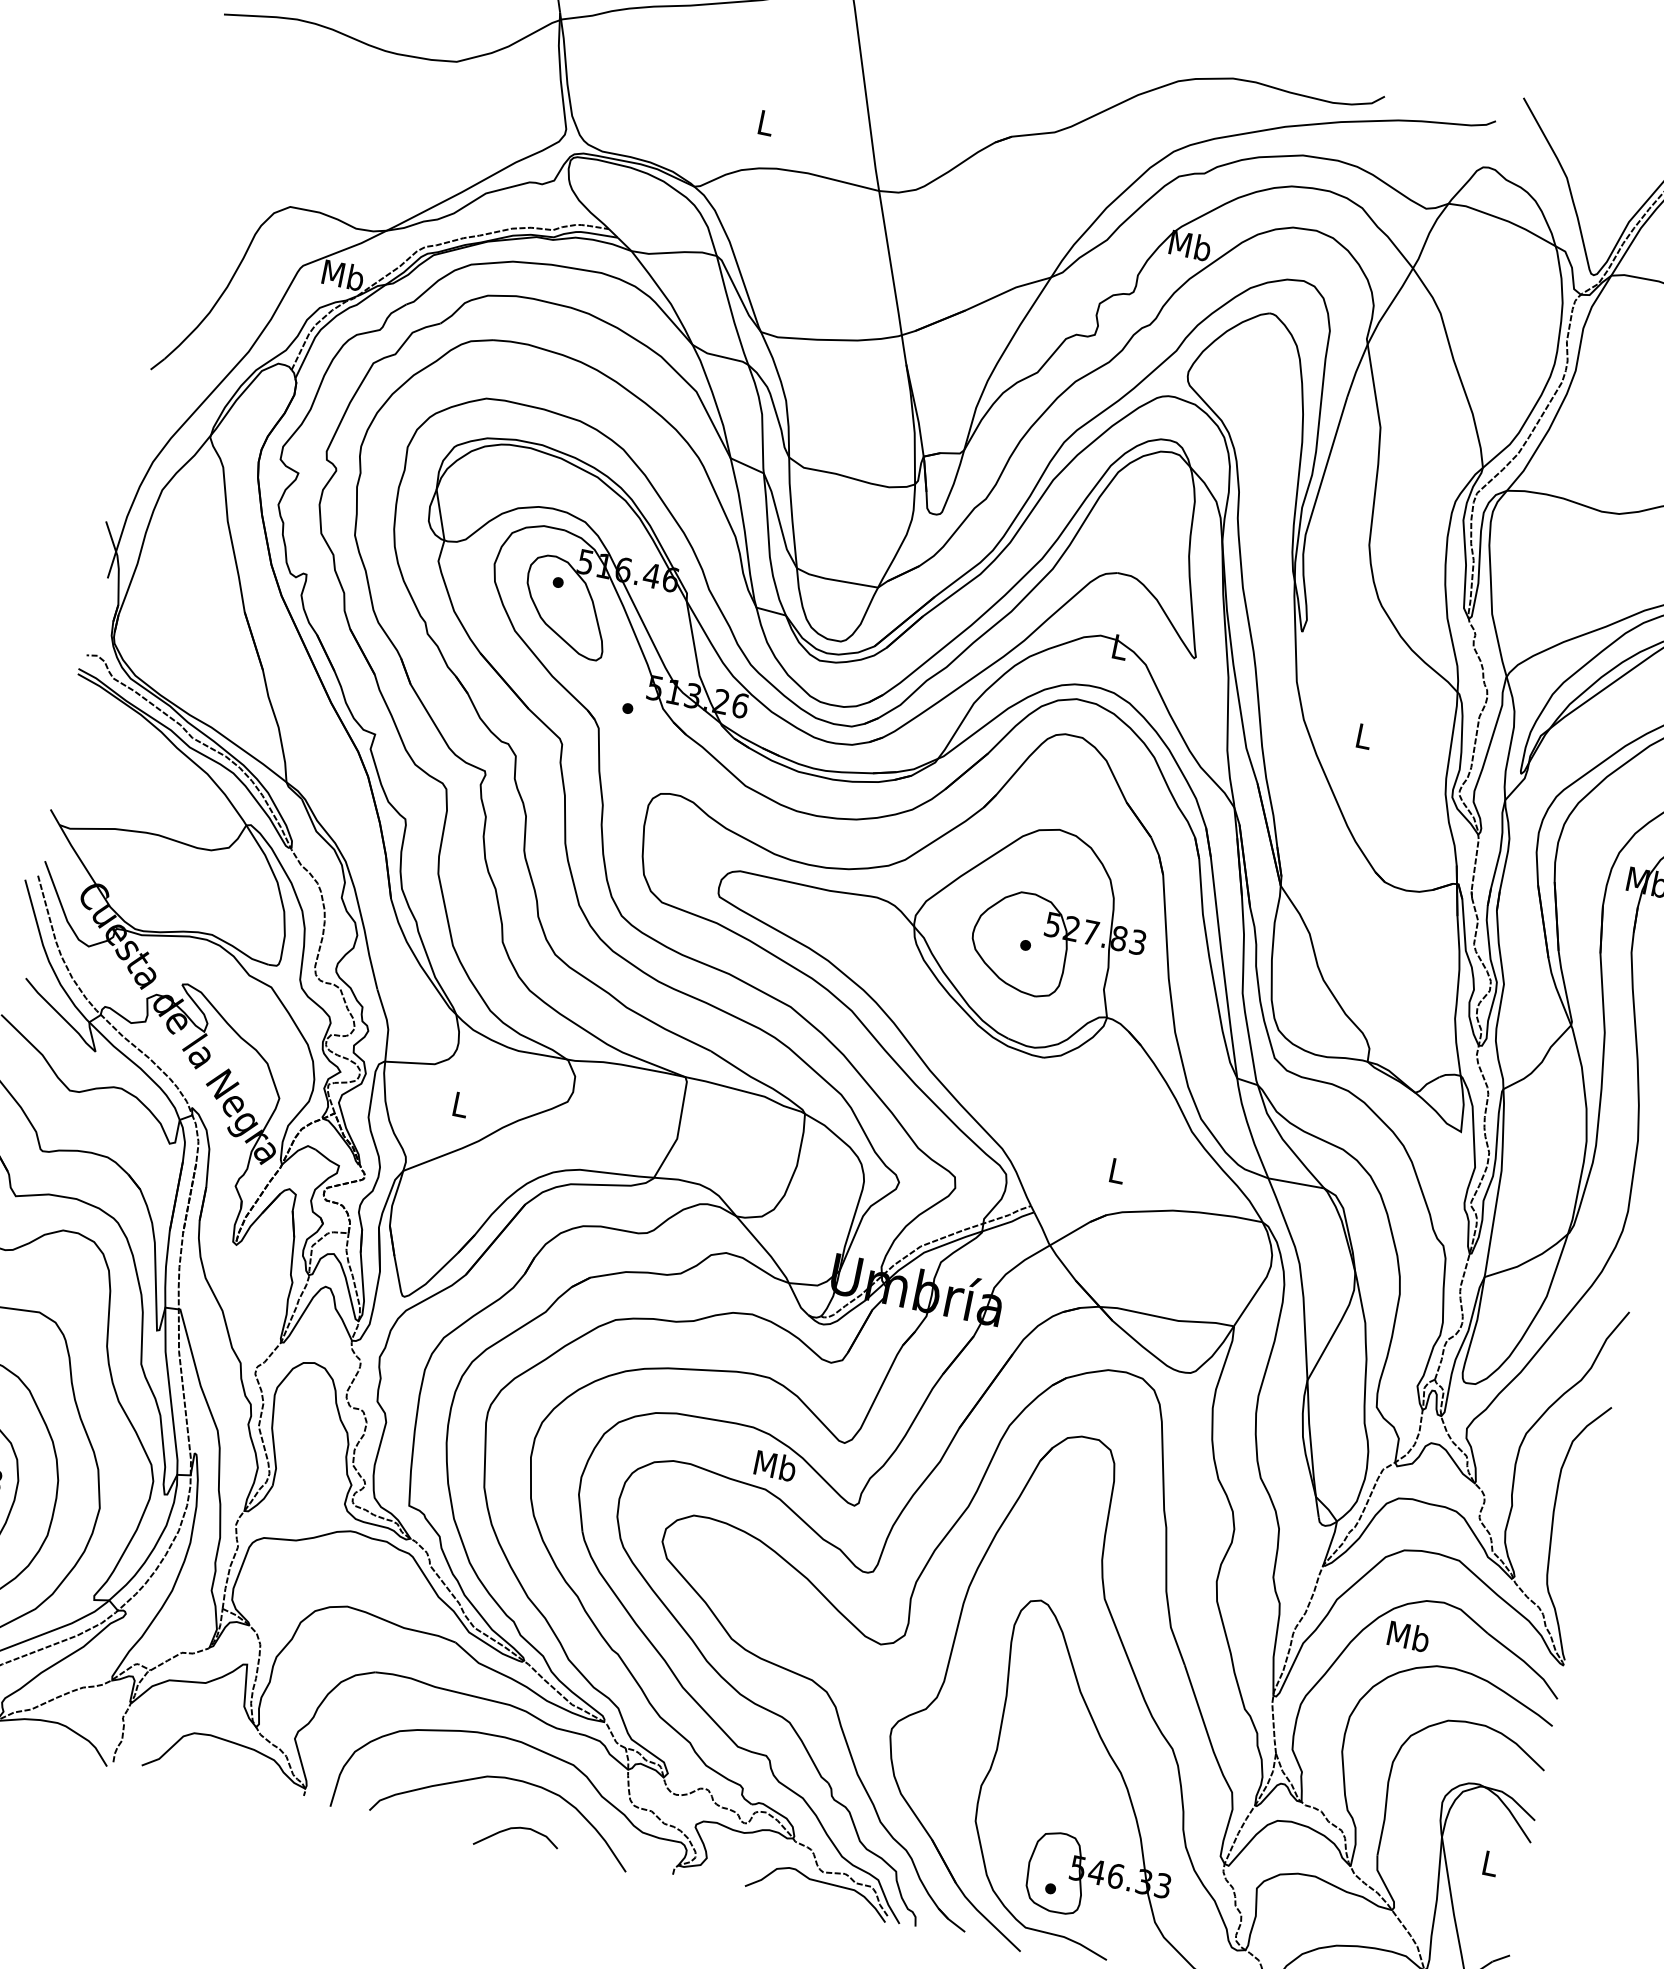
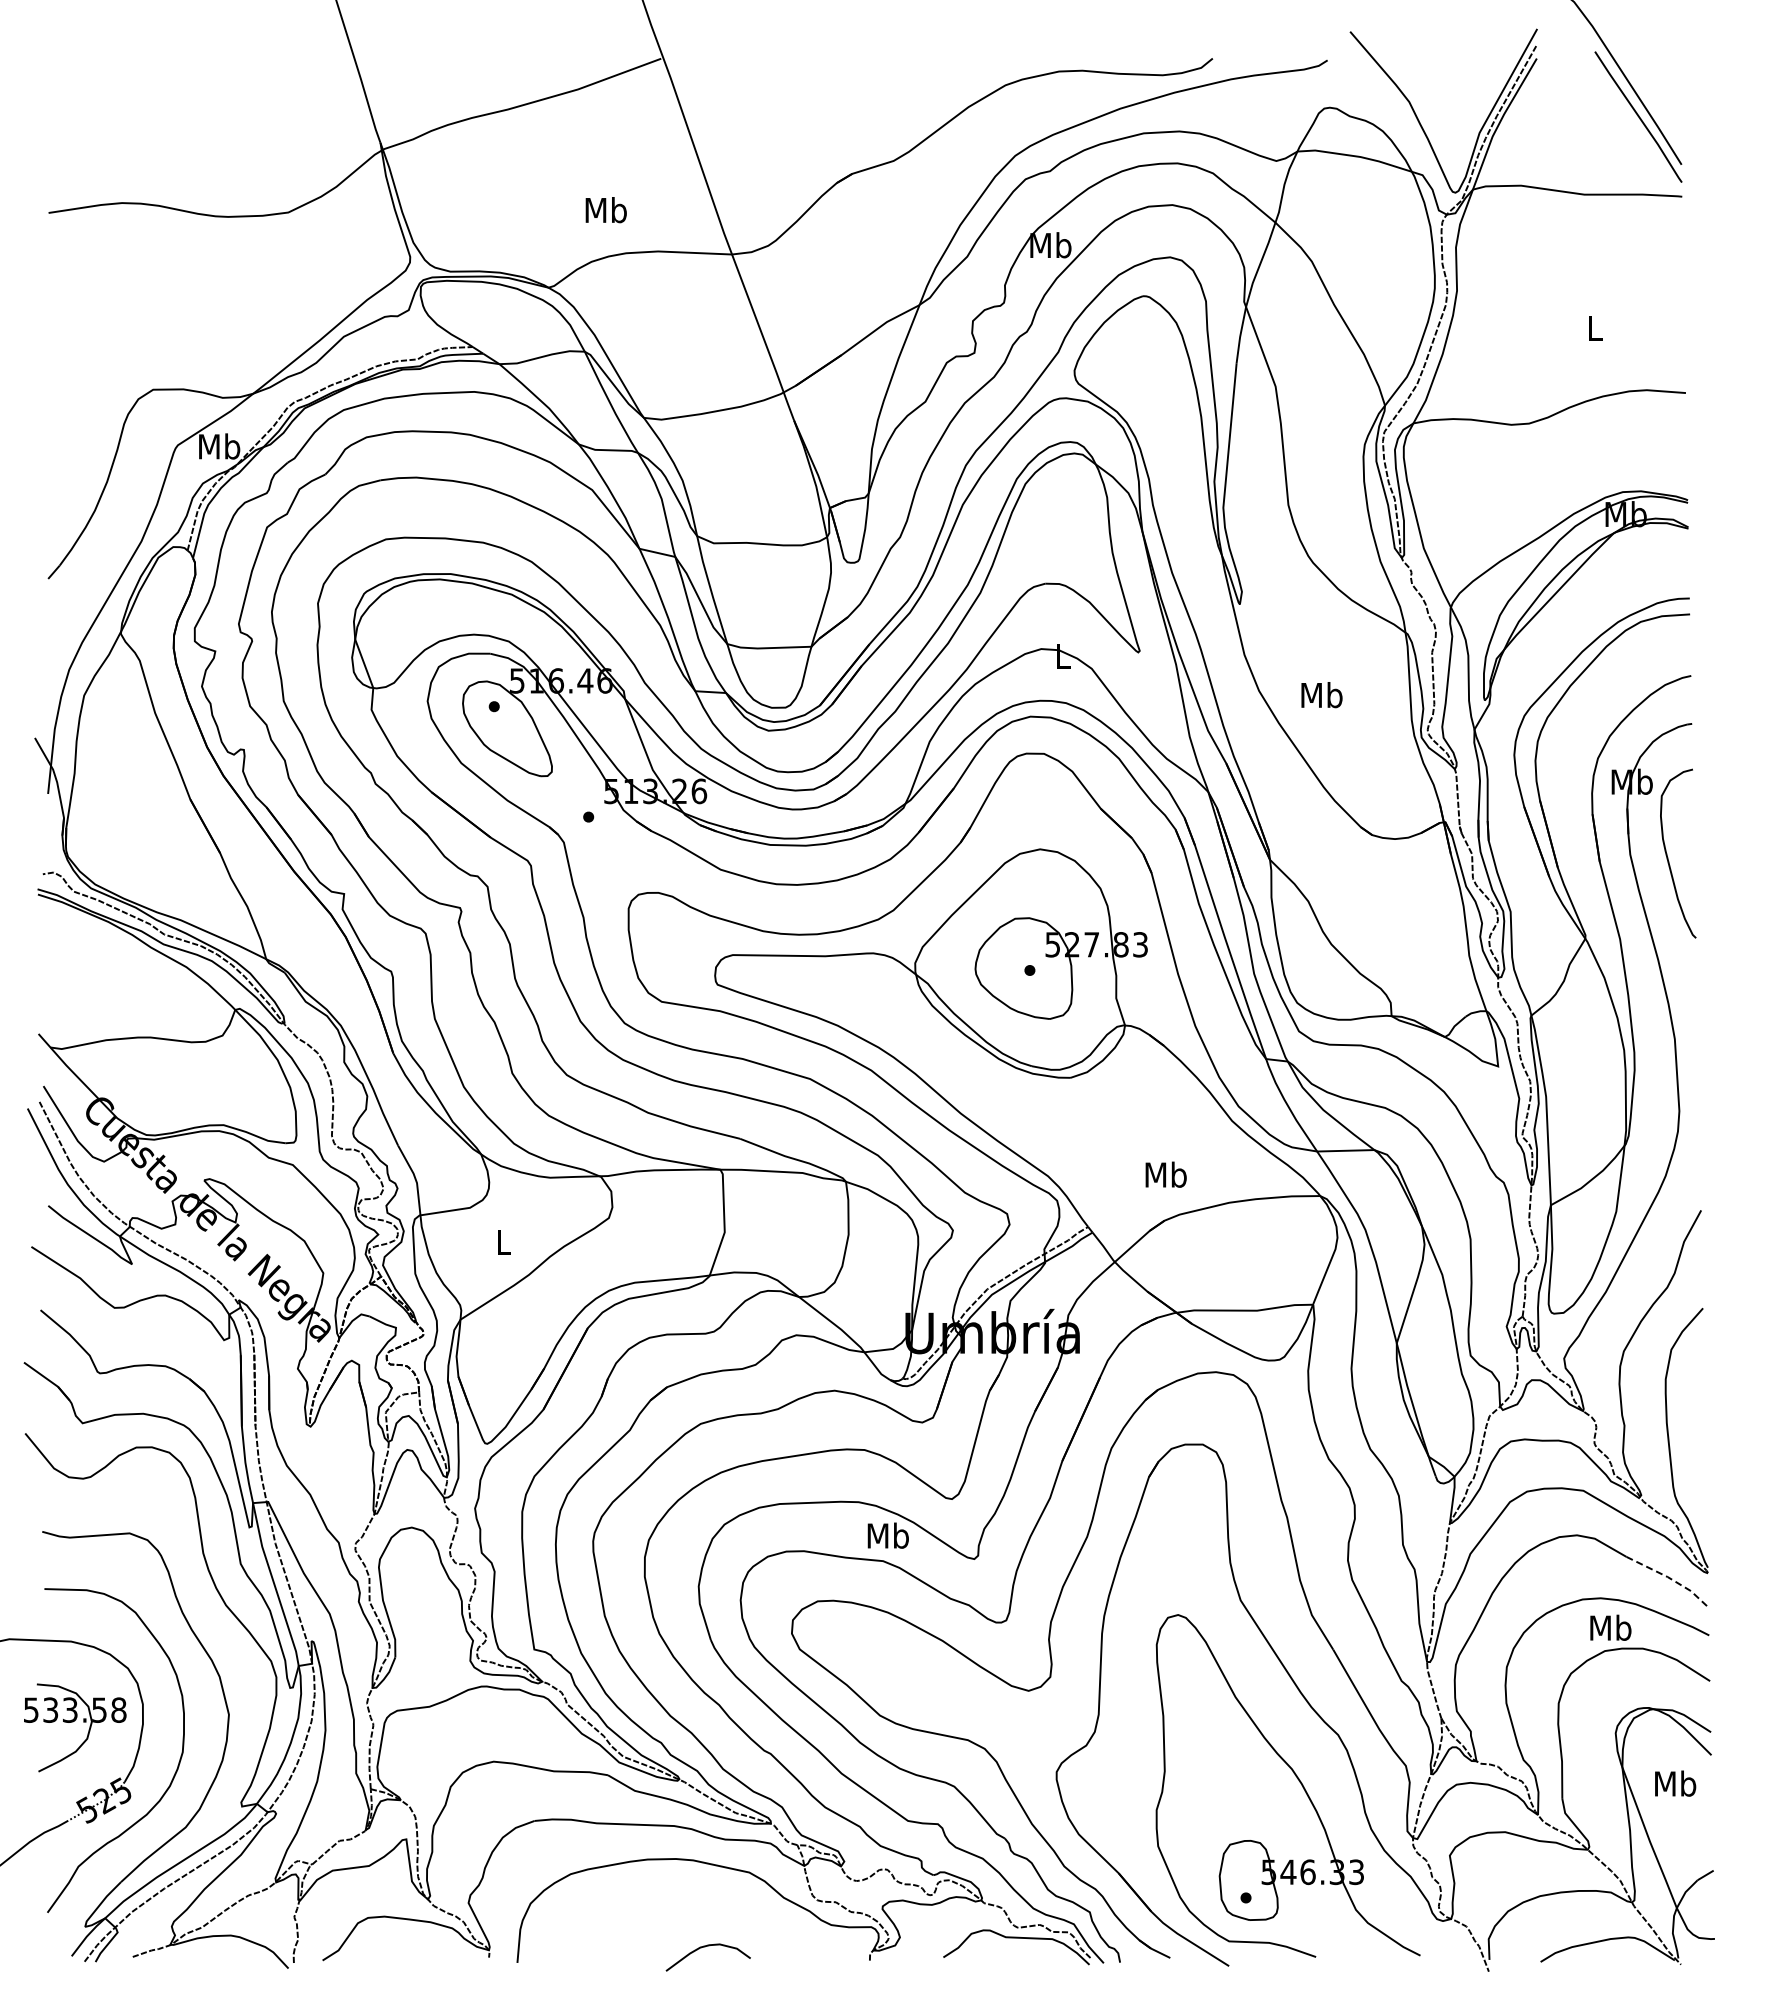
text: (765, 123) -> (605, 210), L -> Mb
text: (1363, 736) -> (1321, 695), L -> Mb
text: (1116, 1170) -> (1165, 1174), L -> Mb
text: (1408, 1636) -> (1610, 1627), moved
line: (1527, 1664) -> (1671, 1579), solid -> dashed
curve: (510, 1779) -> (689, 1899), removed
text: (1490, 1863) -> (1675, 1783), L -> Mb

